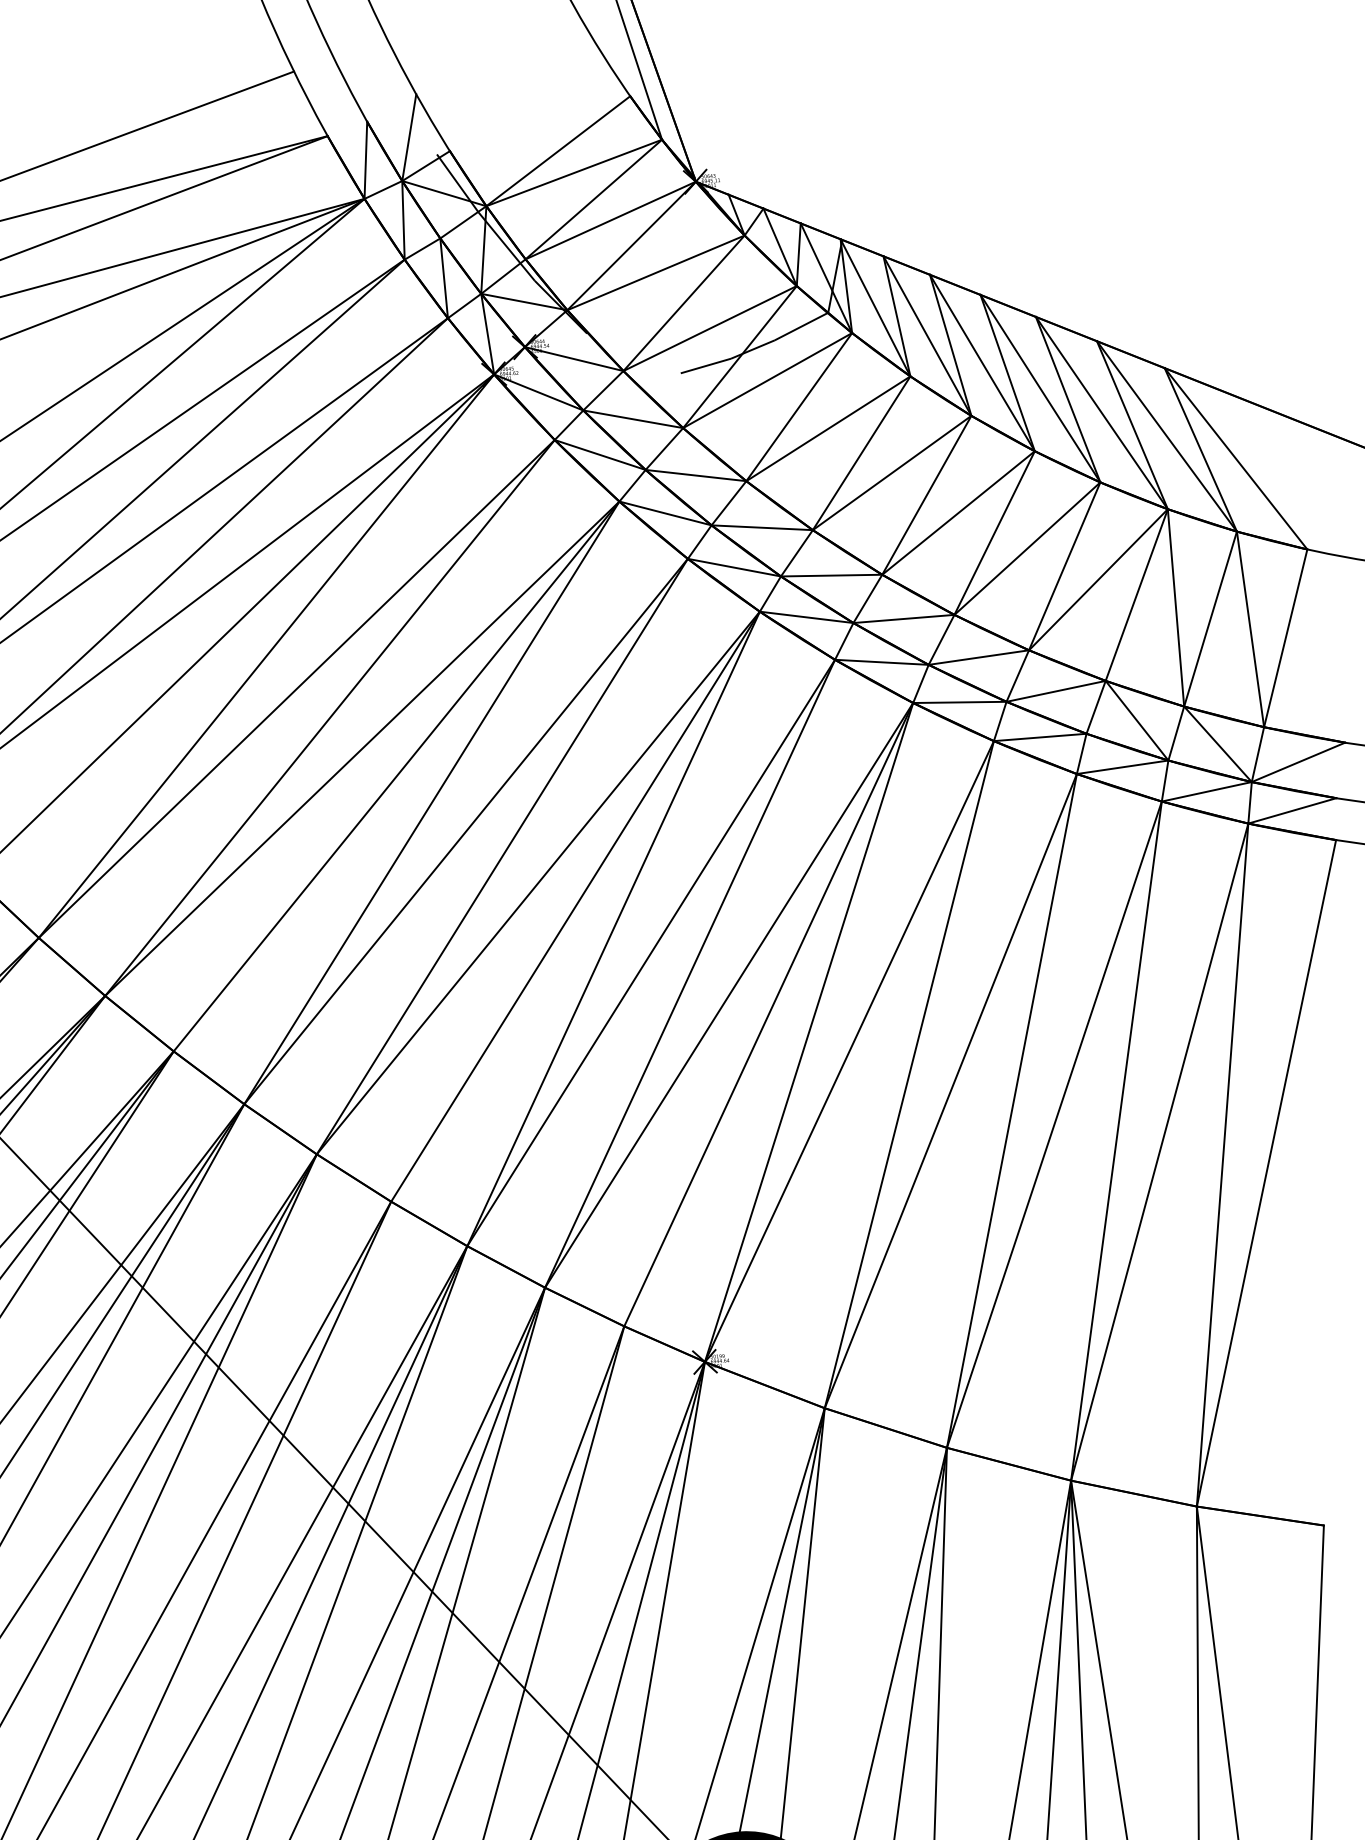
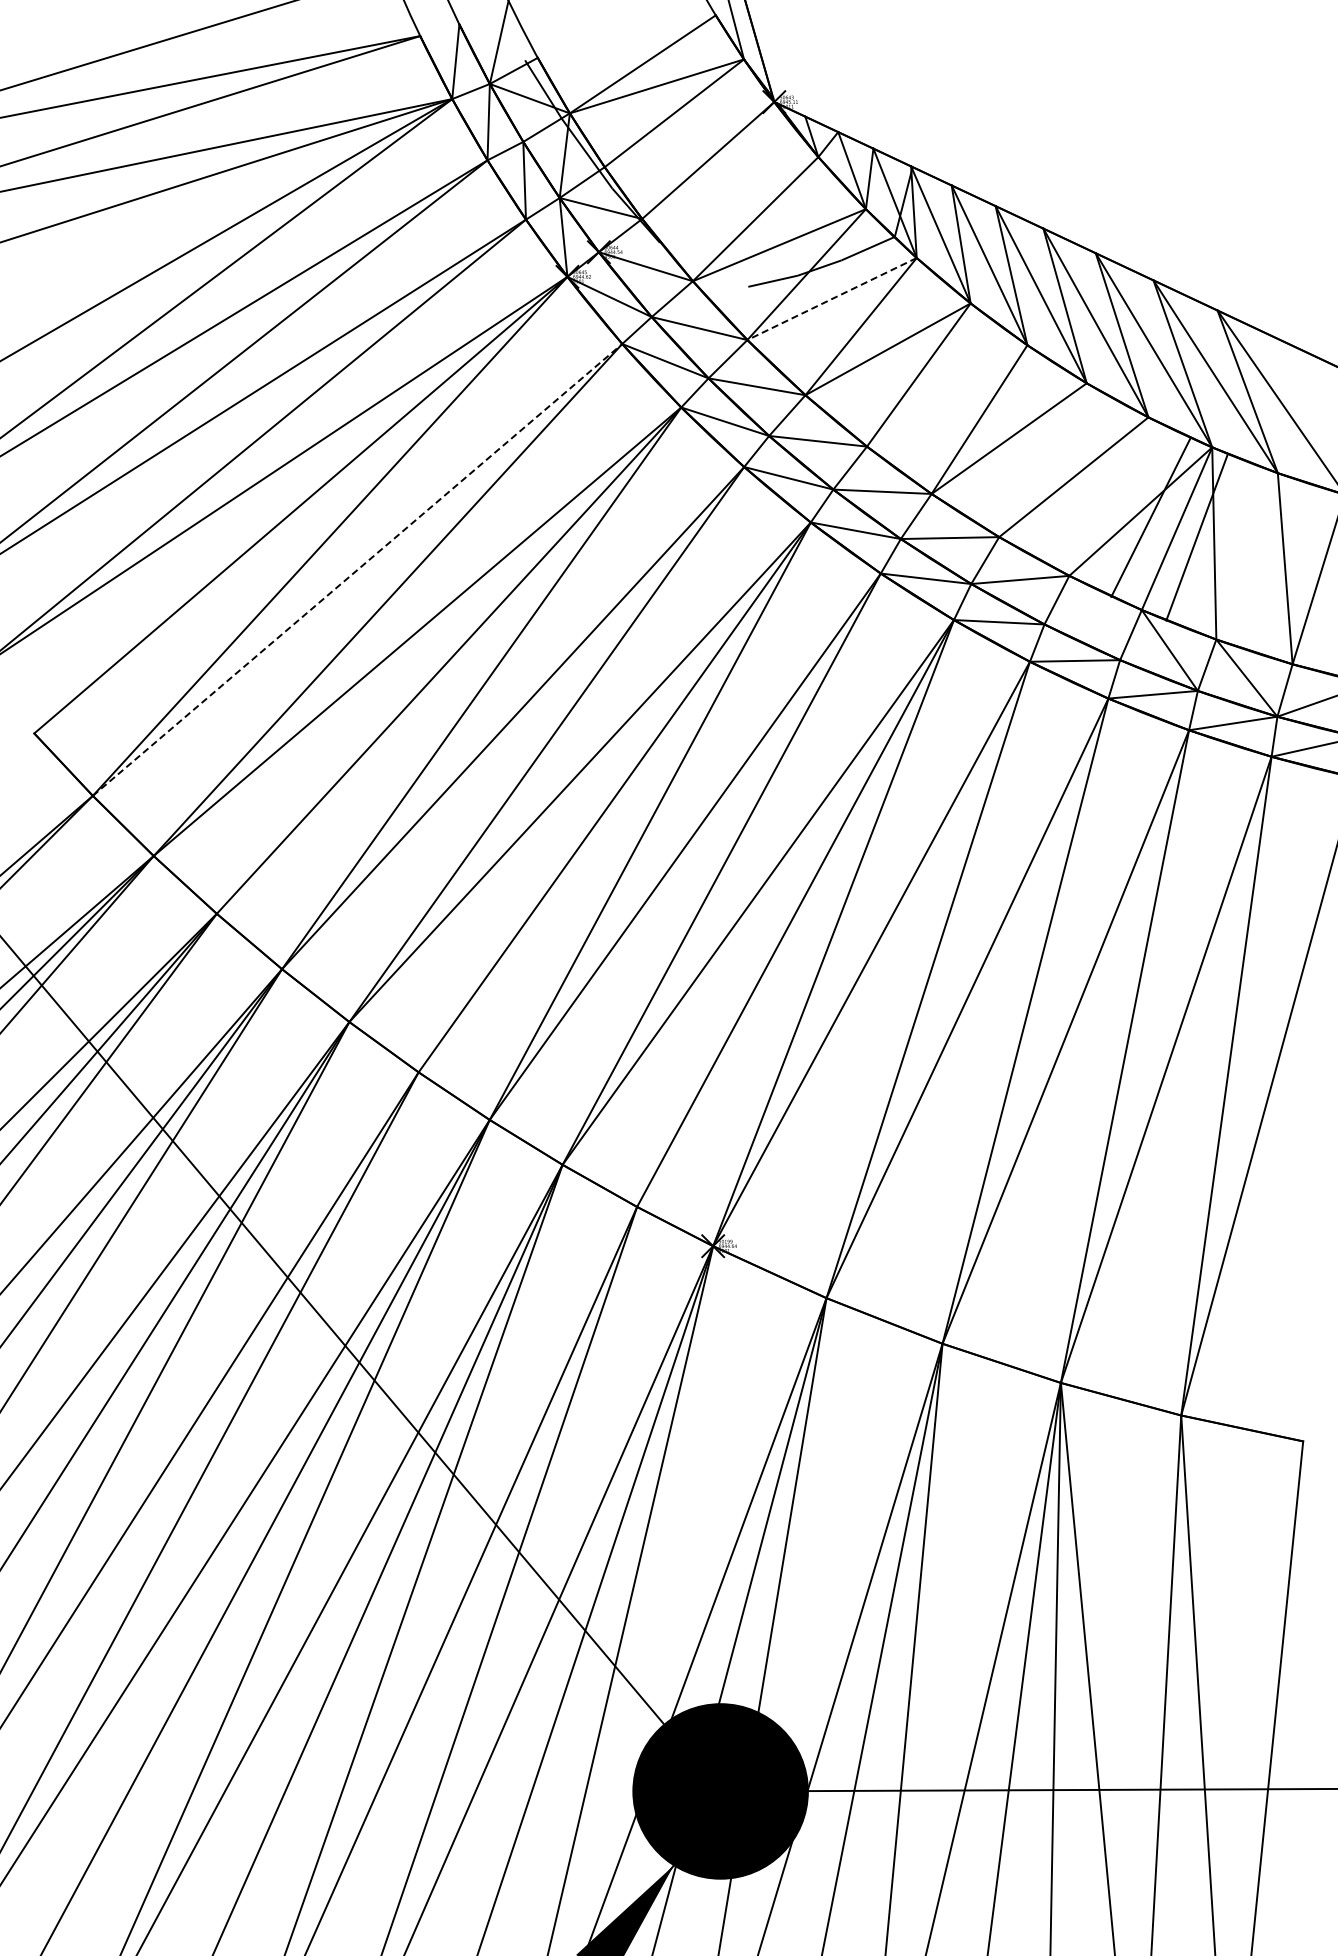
line: (610, 220) -> (689, 134), removed
line: (656, 272) -> (730, 187), removed
line: (767, 381) -> (831, 299), solid -> dashed
line: (892, 472) -> (947, 395), removed
line: (994, 533) -> (1042, 460), removed
line: (1064, 566) -> (1150, 517), moved
line: (1209, 619) -> (1196, 537), moved
line: (296, 688) -> (357, 569), solid -> dashed
line: (1055, 691) -> (1092, 617), removed

